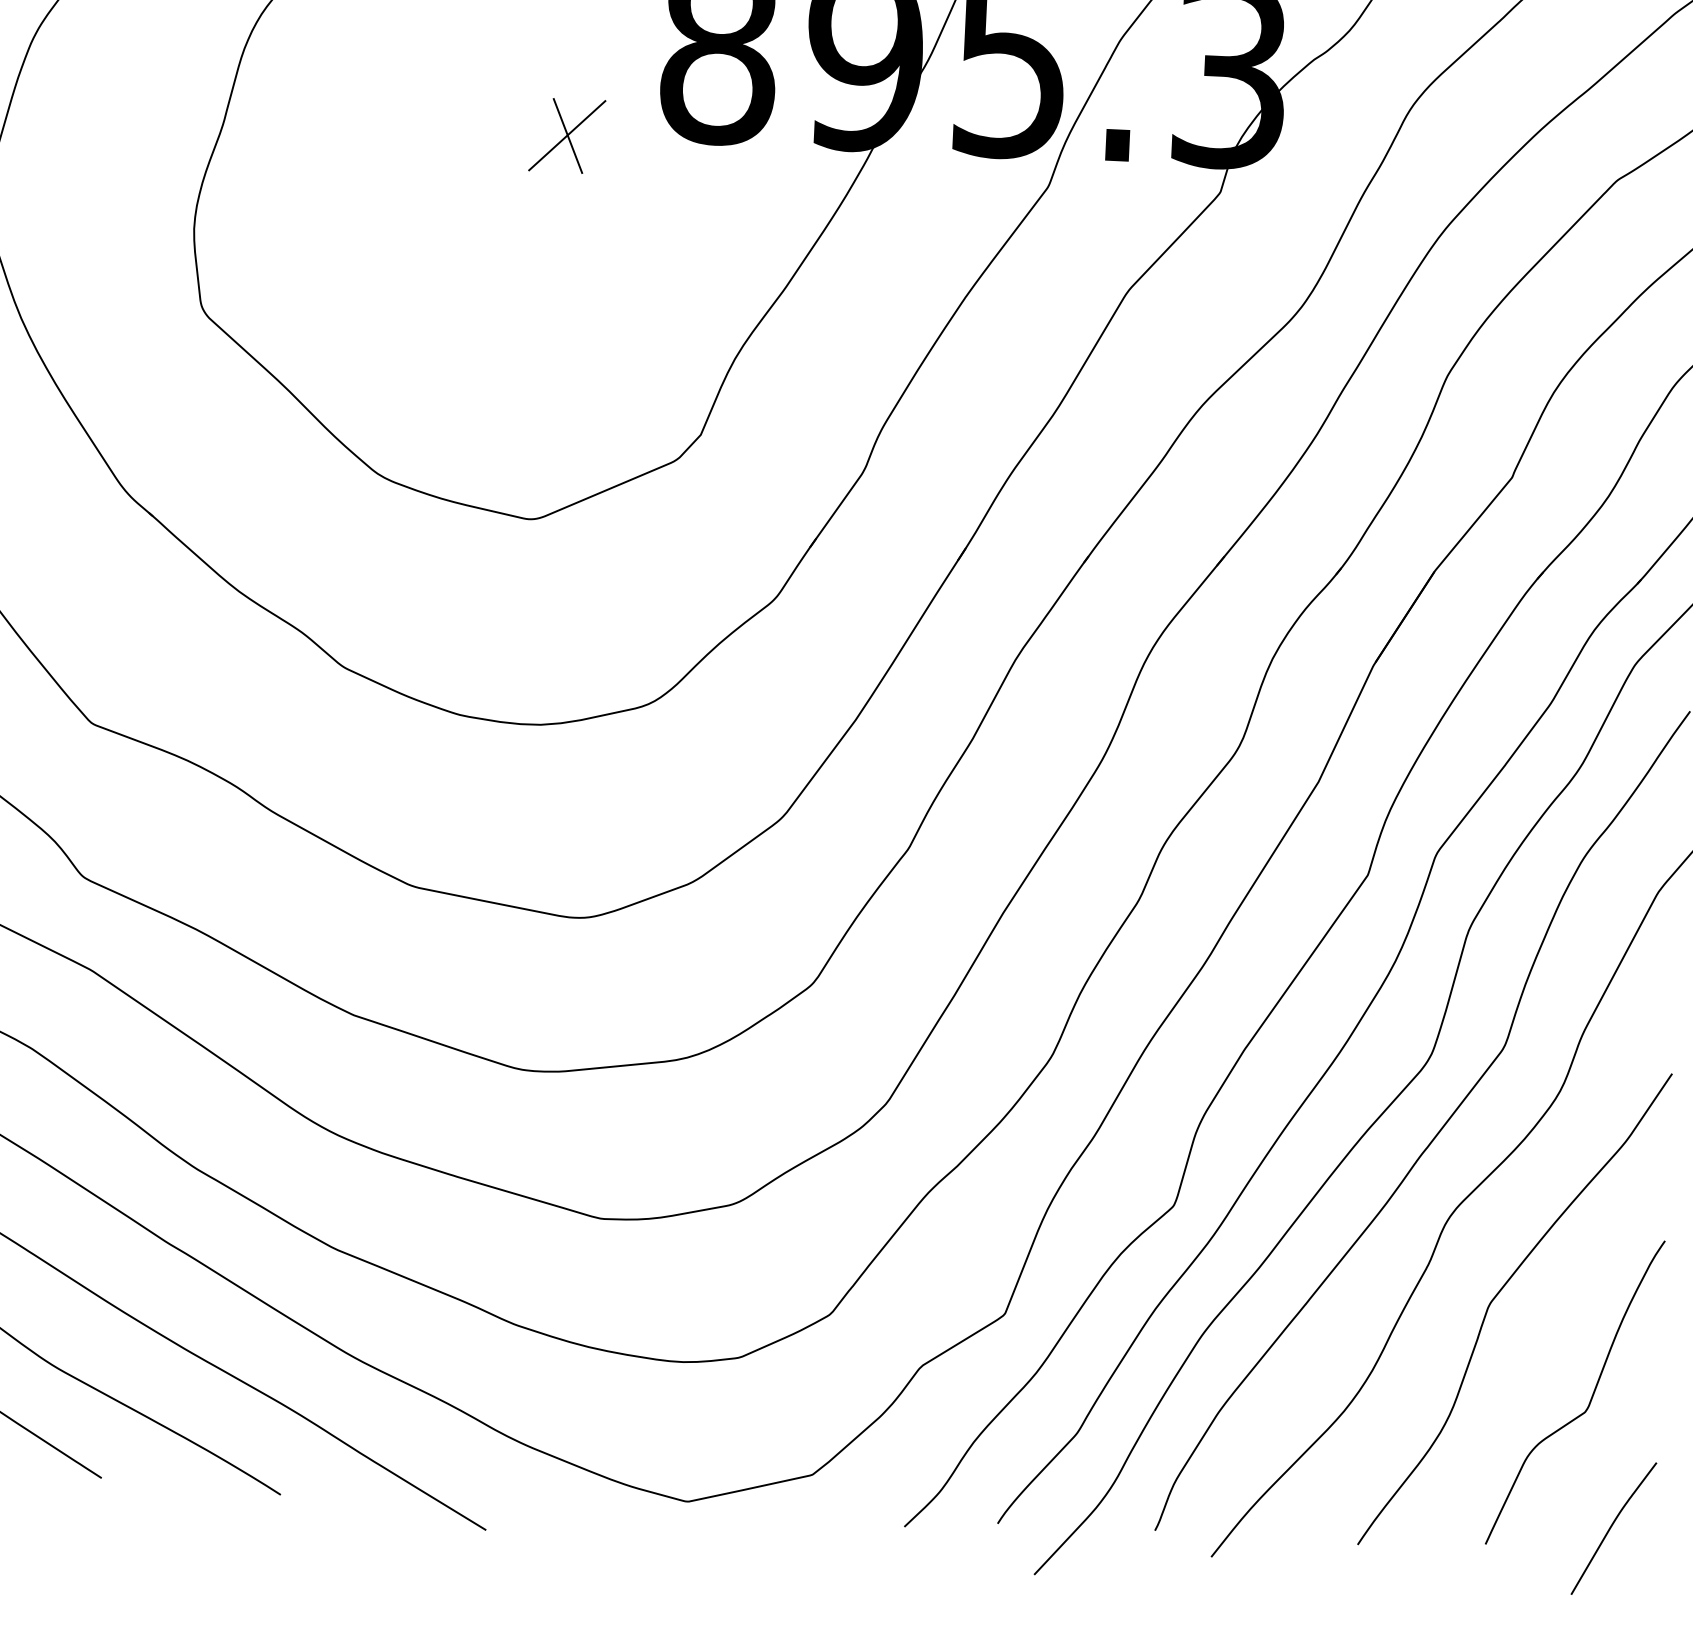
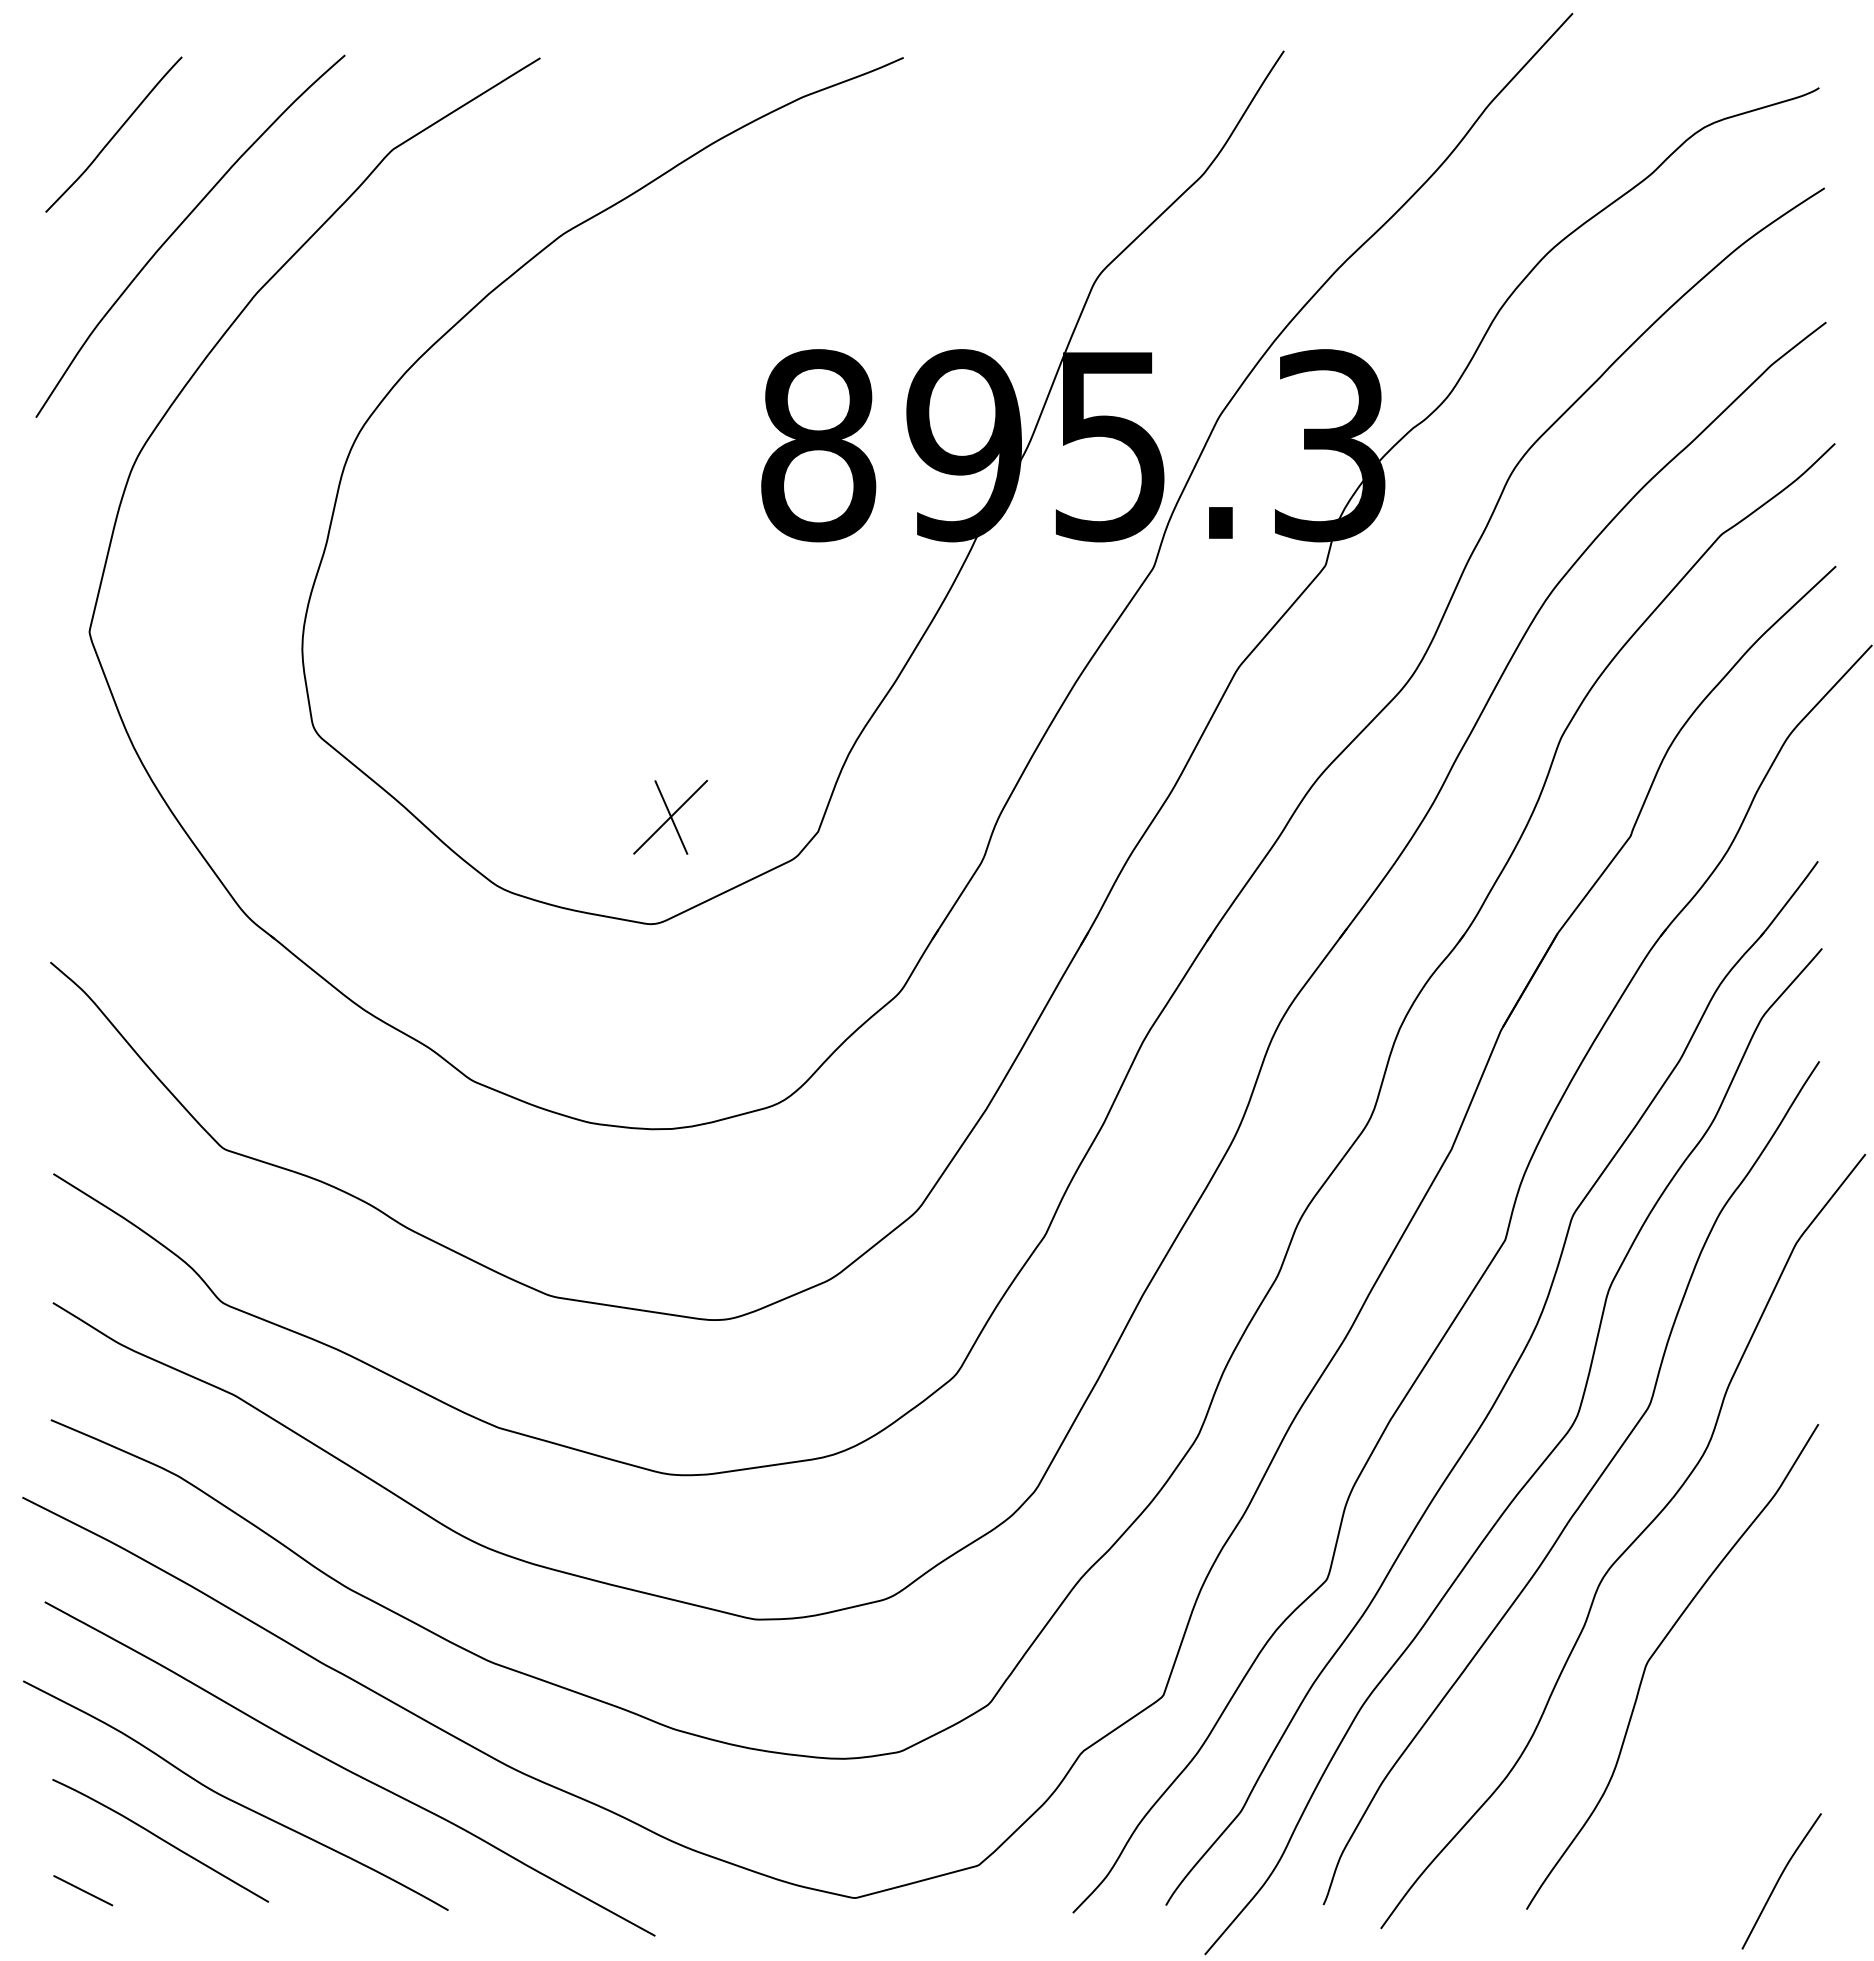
part: (567, 135) -> (670, 817), moved
curve: (1590, 1397) -> (1752, 1751), removed

